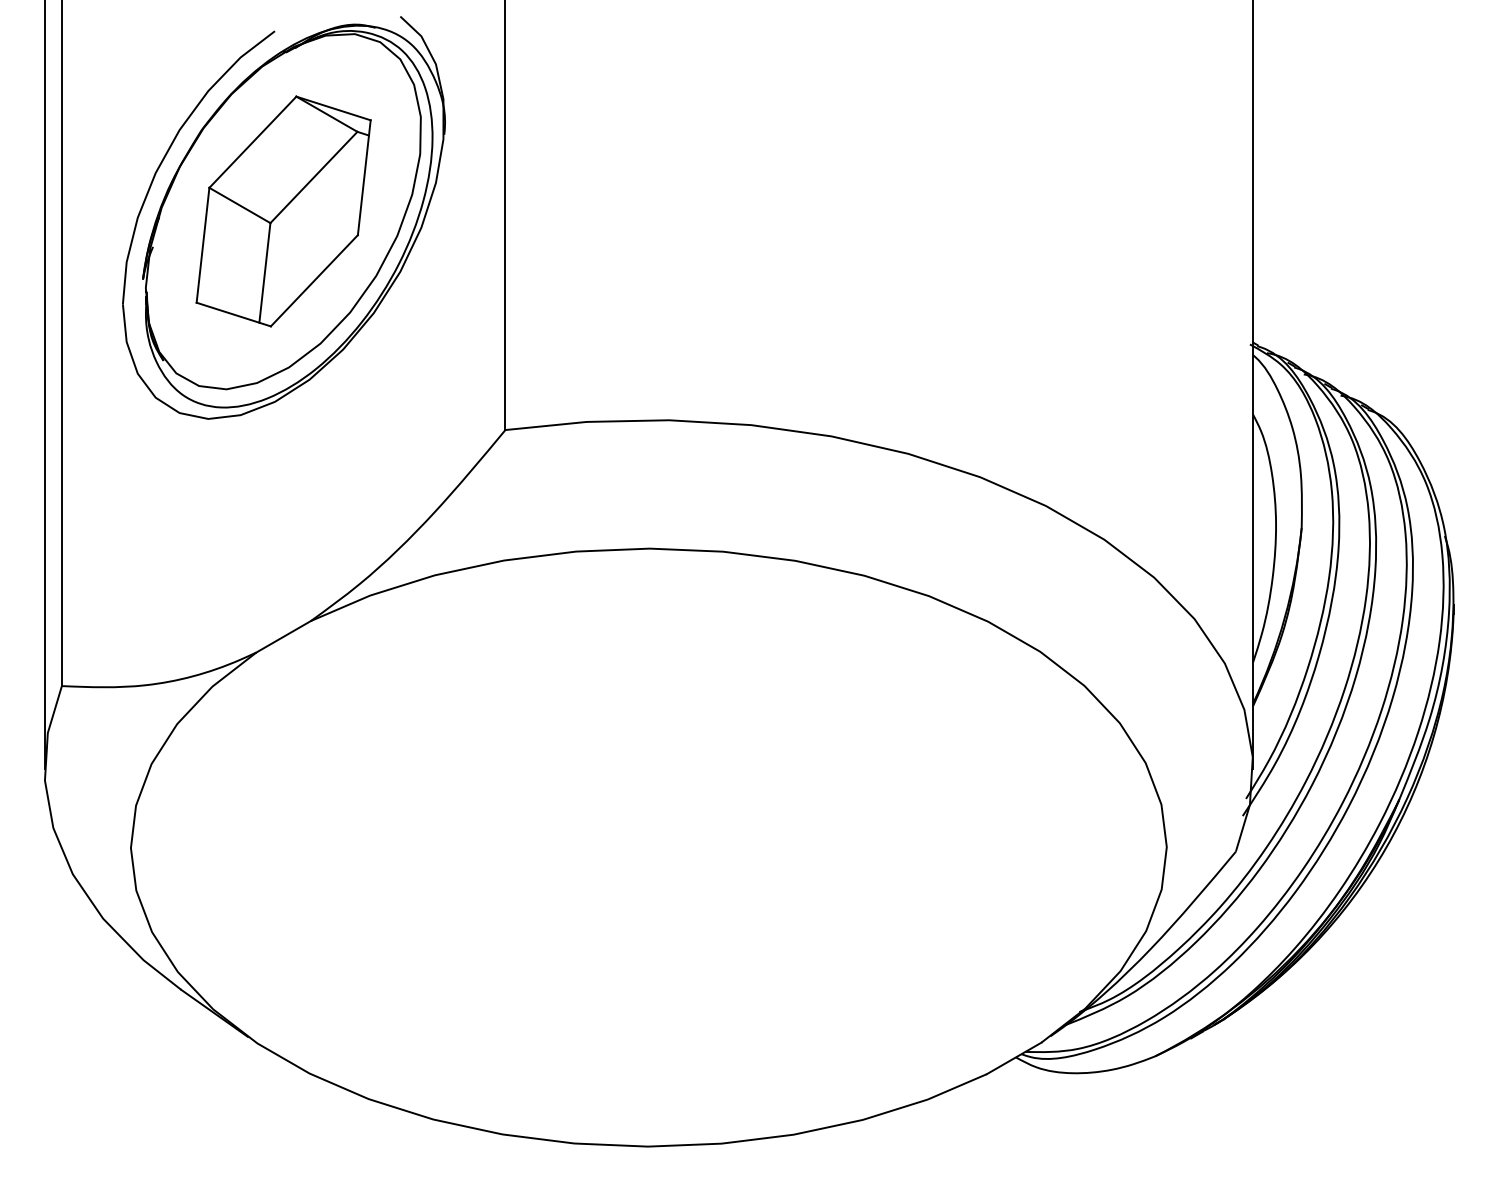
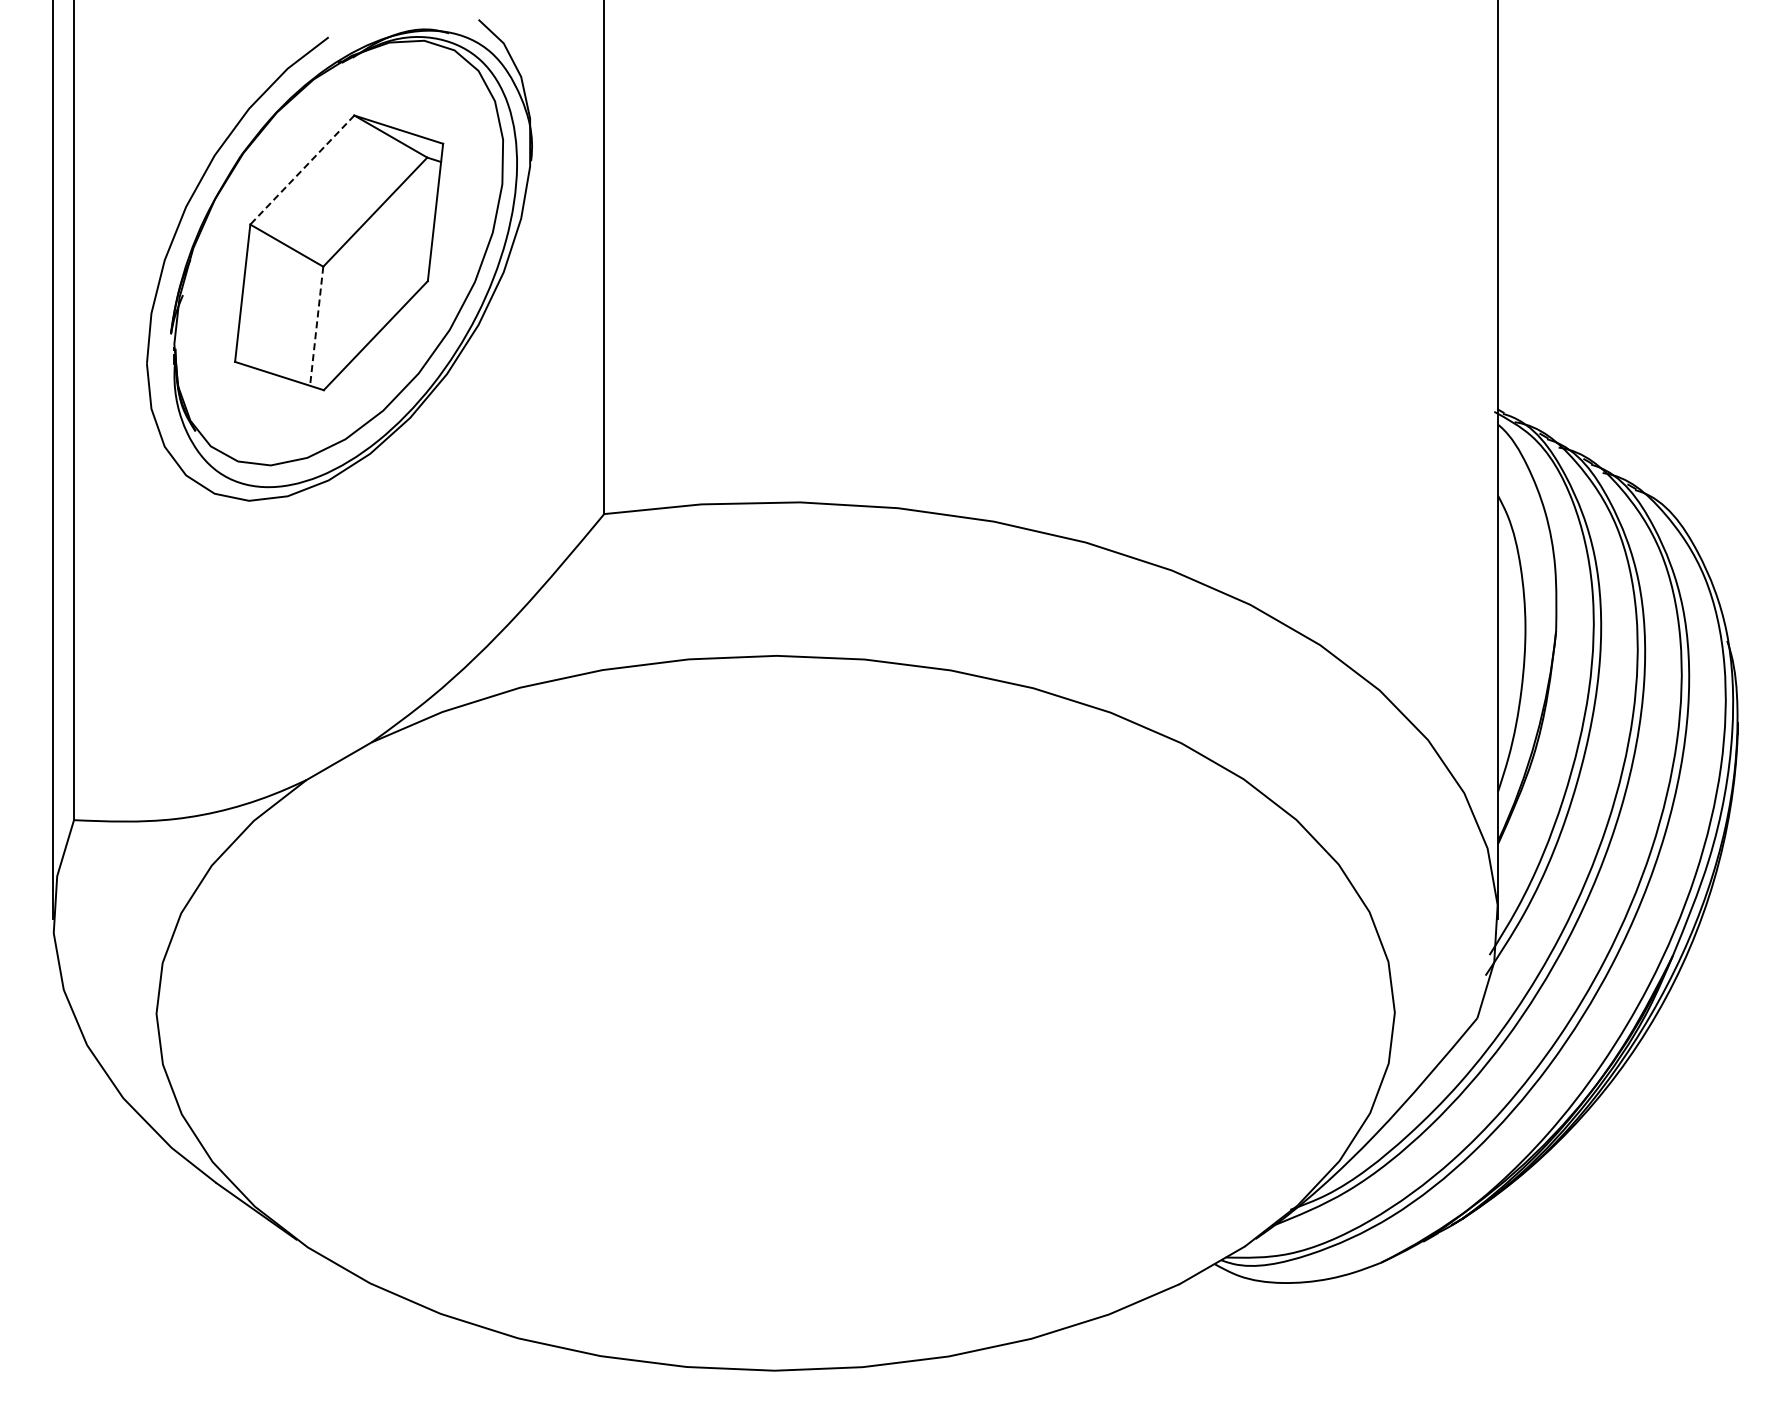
line: (253, 142) -> (302, 170), solid -> dashed
line: (264, 273) -> (316, 326), solid -> dashed

